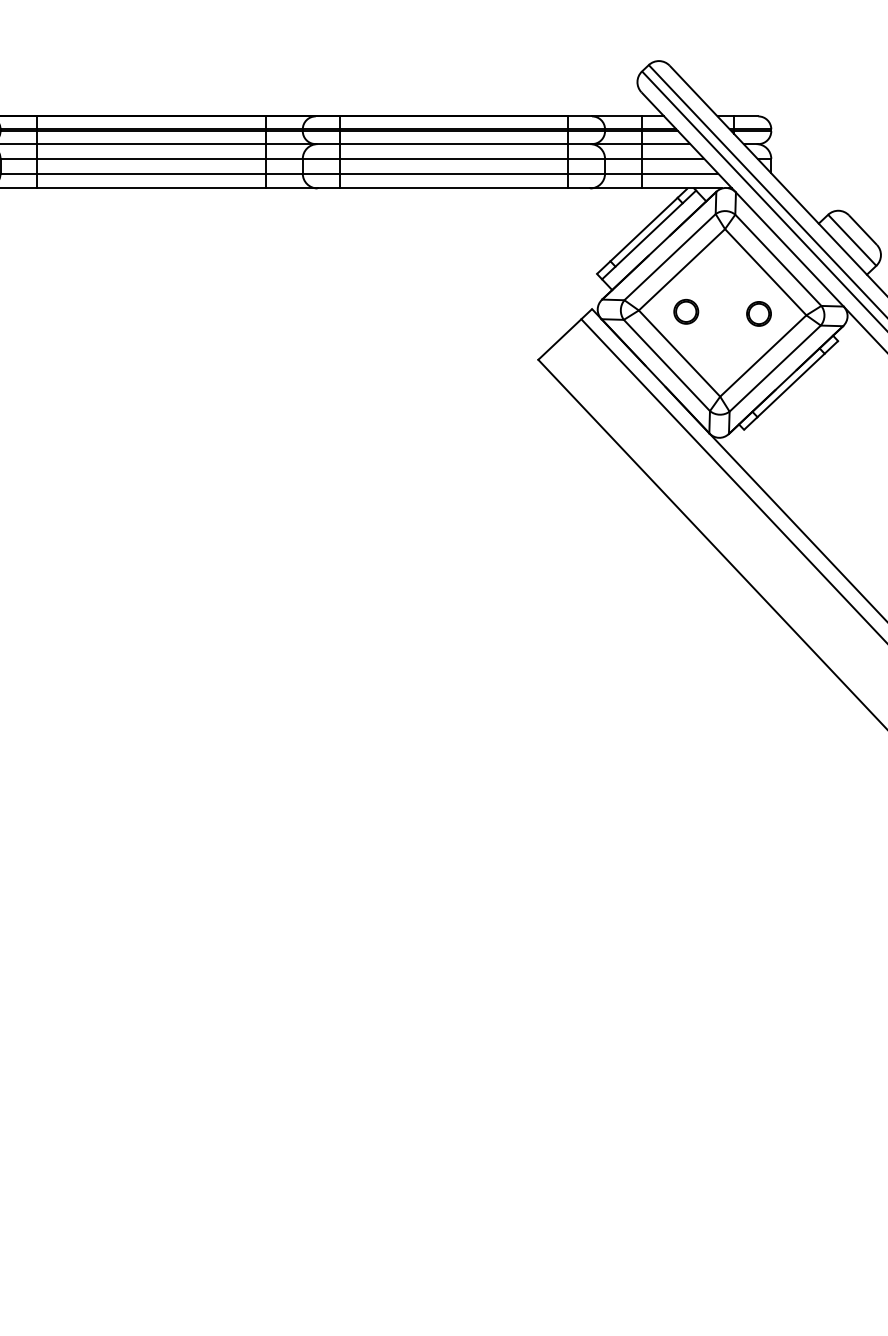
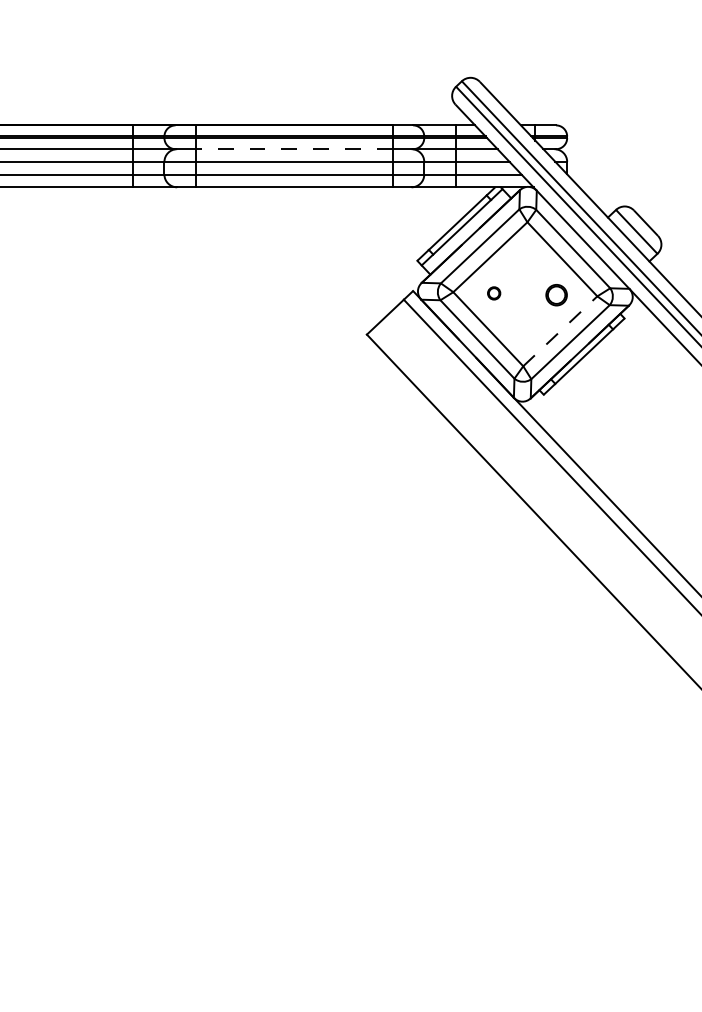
line: (453, 144) -> (293, 149), solid -> dashed
part: (686, 311) -> (494, 293), size x0.6
line: (763, 355) -> (560, 330), solid -> dashed

